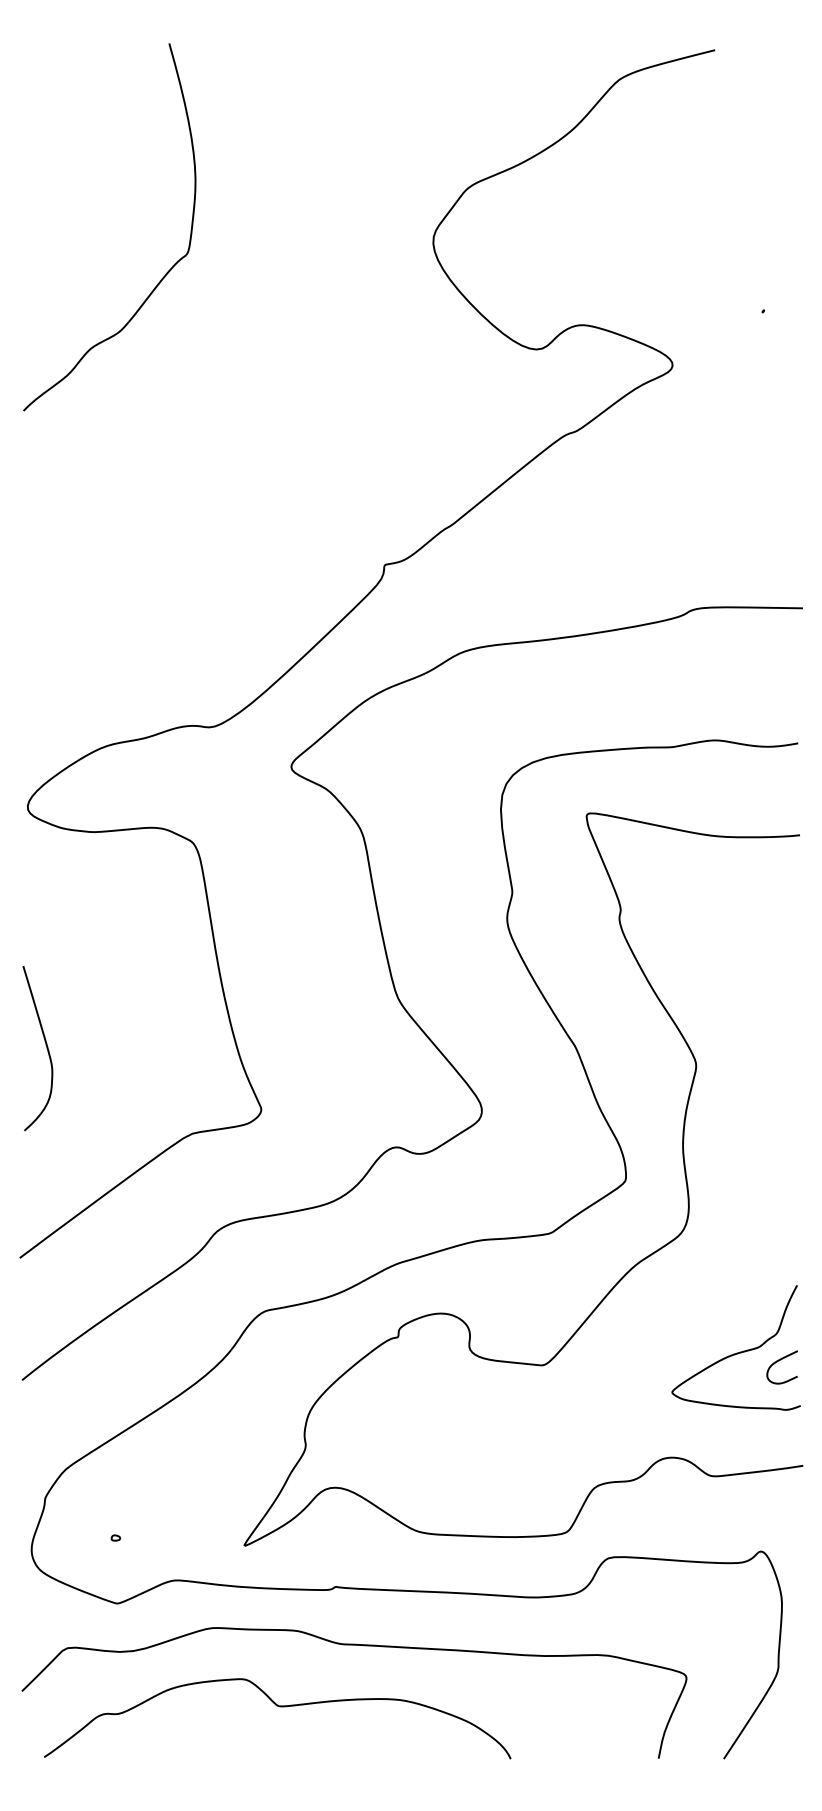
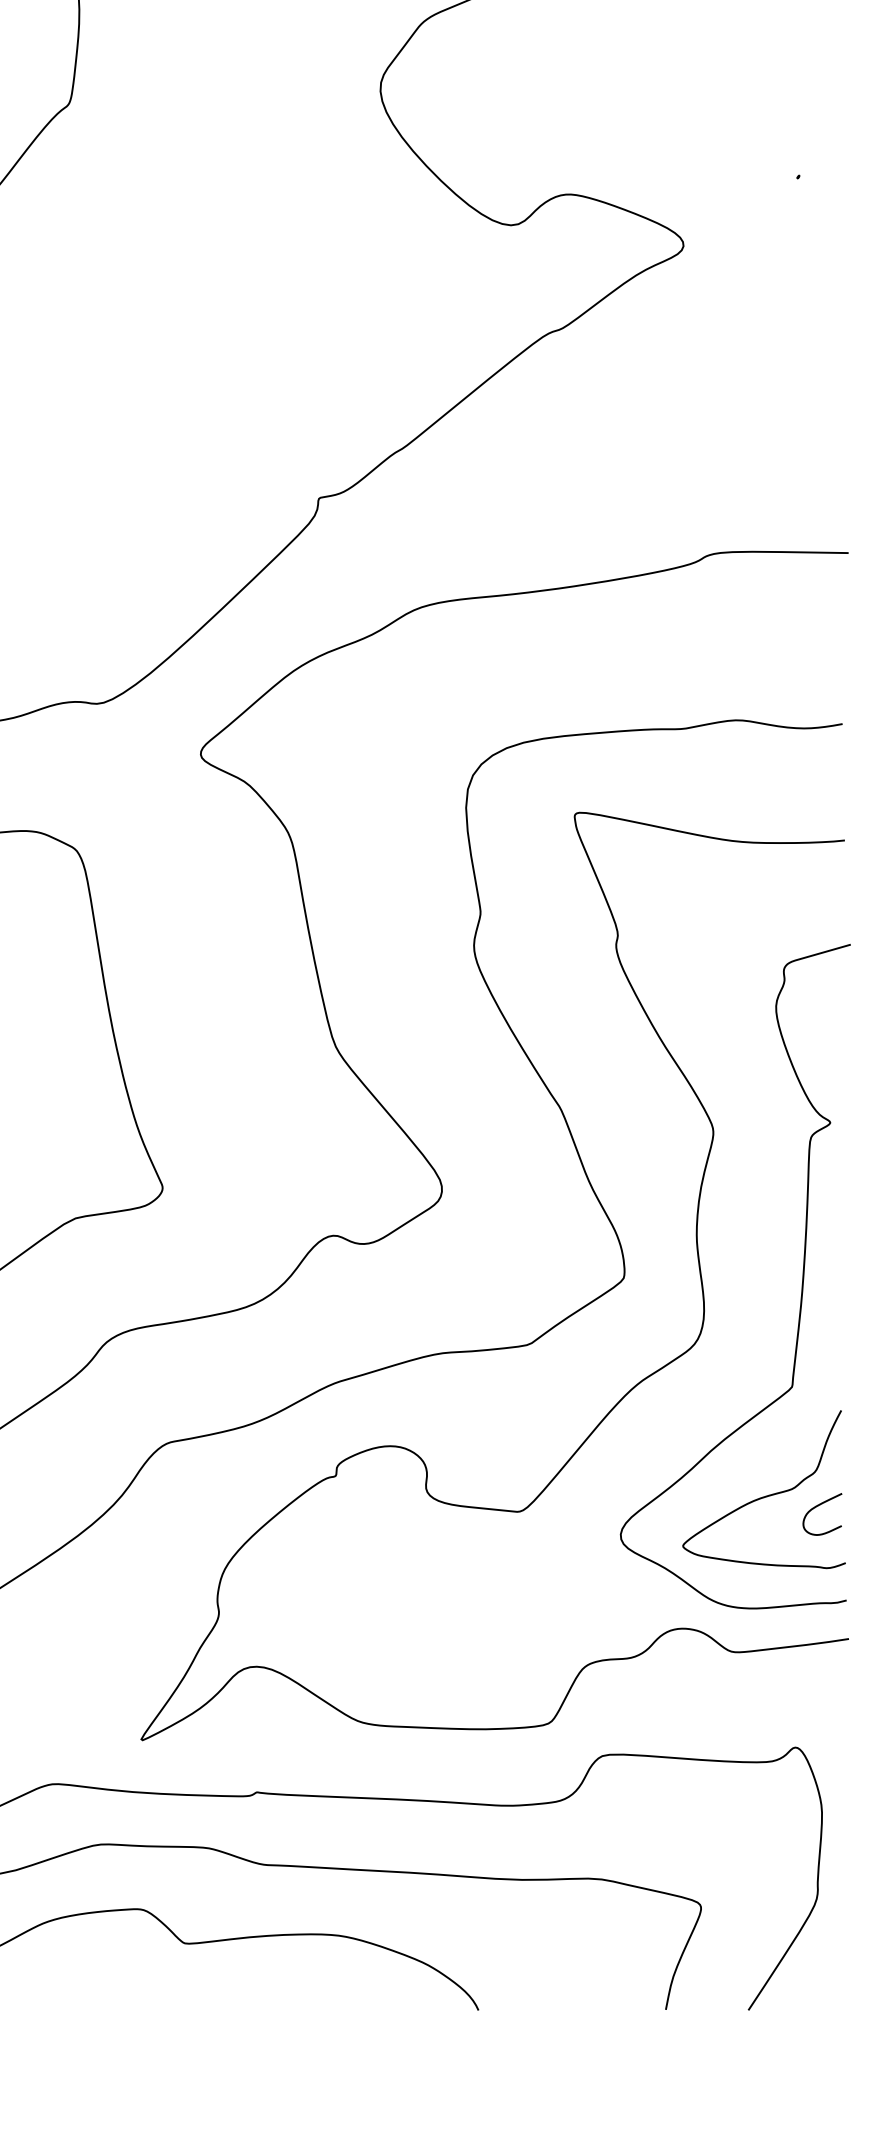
curve: (765, 1185) -> (801, 1284), added

